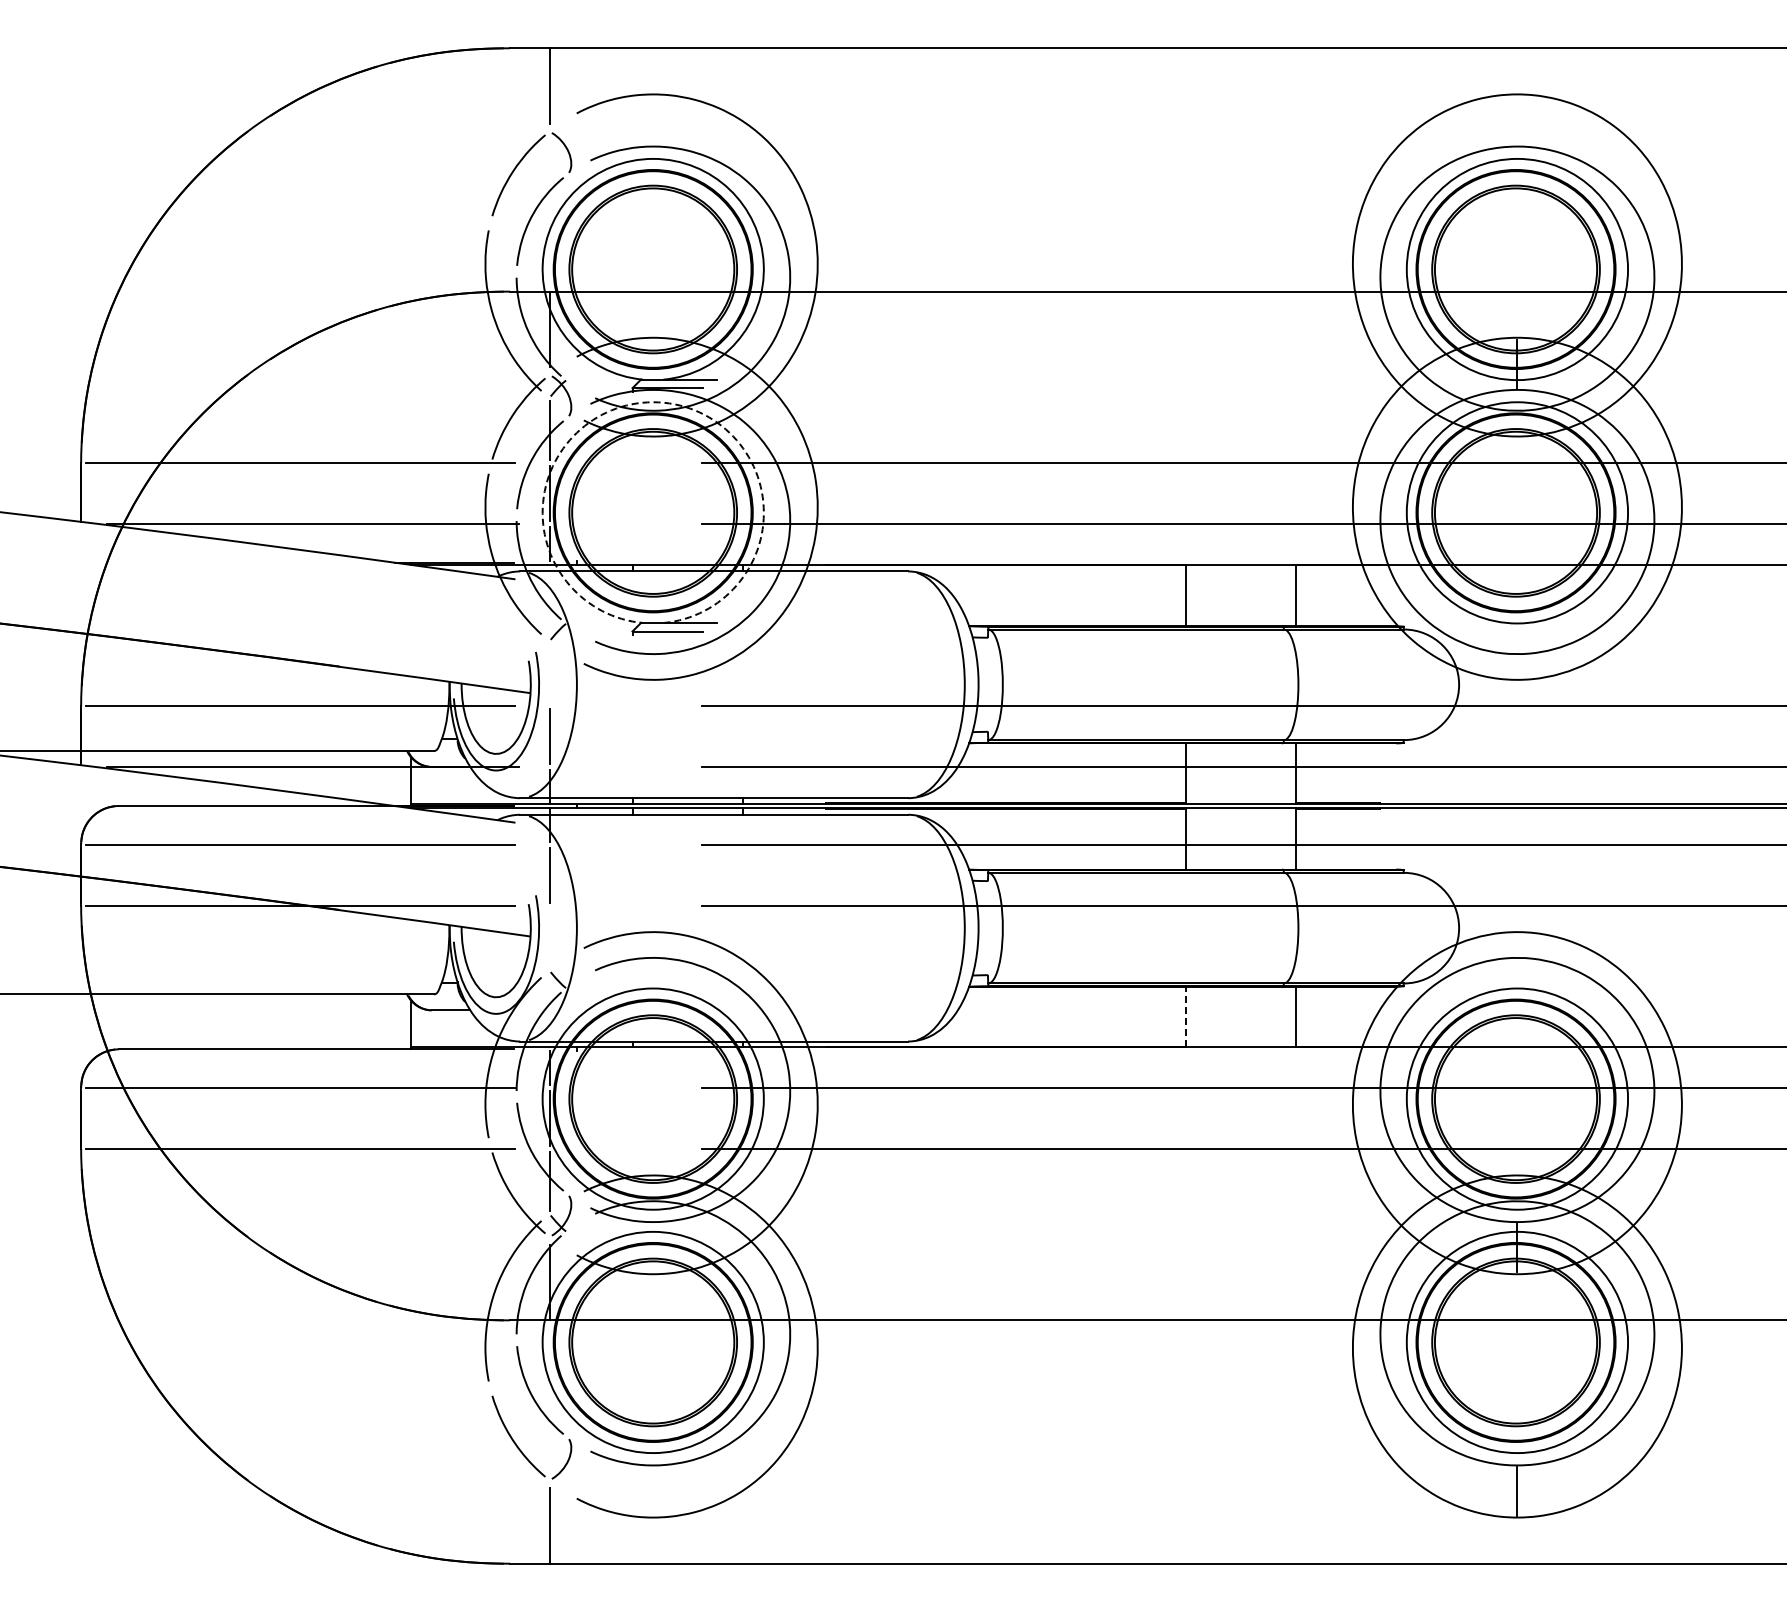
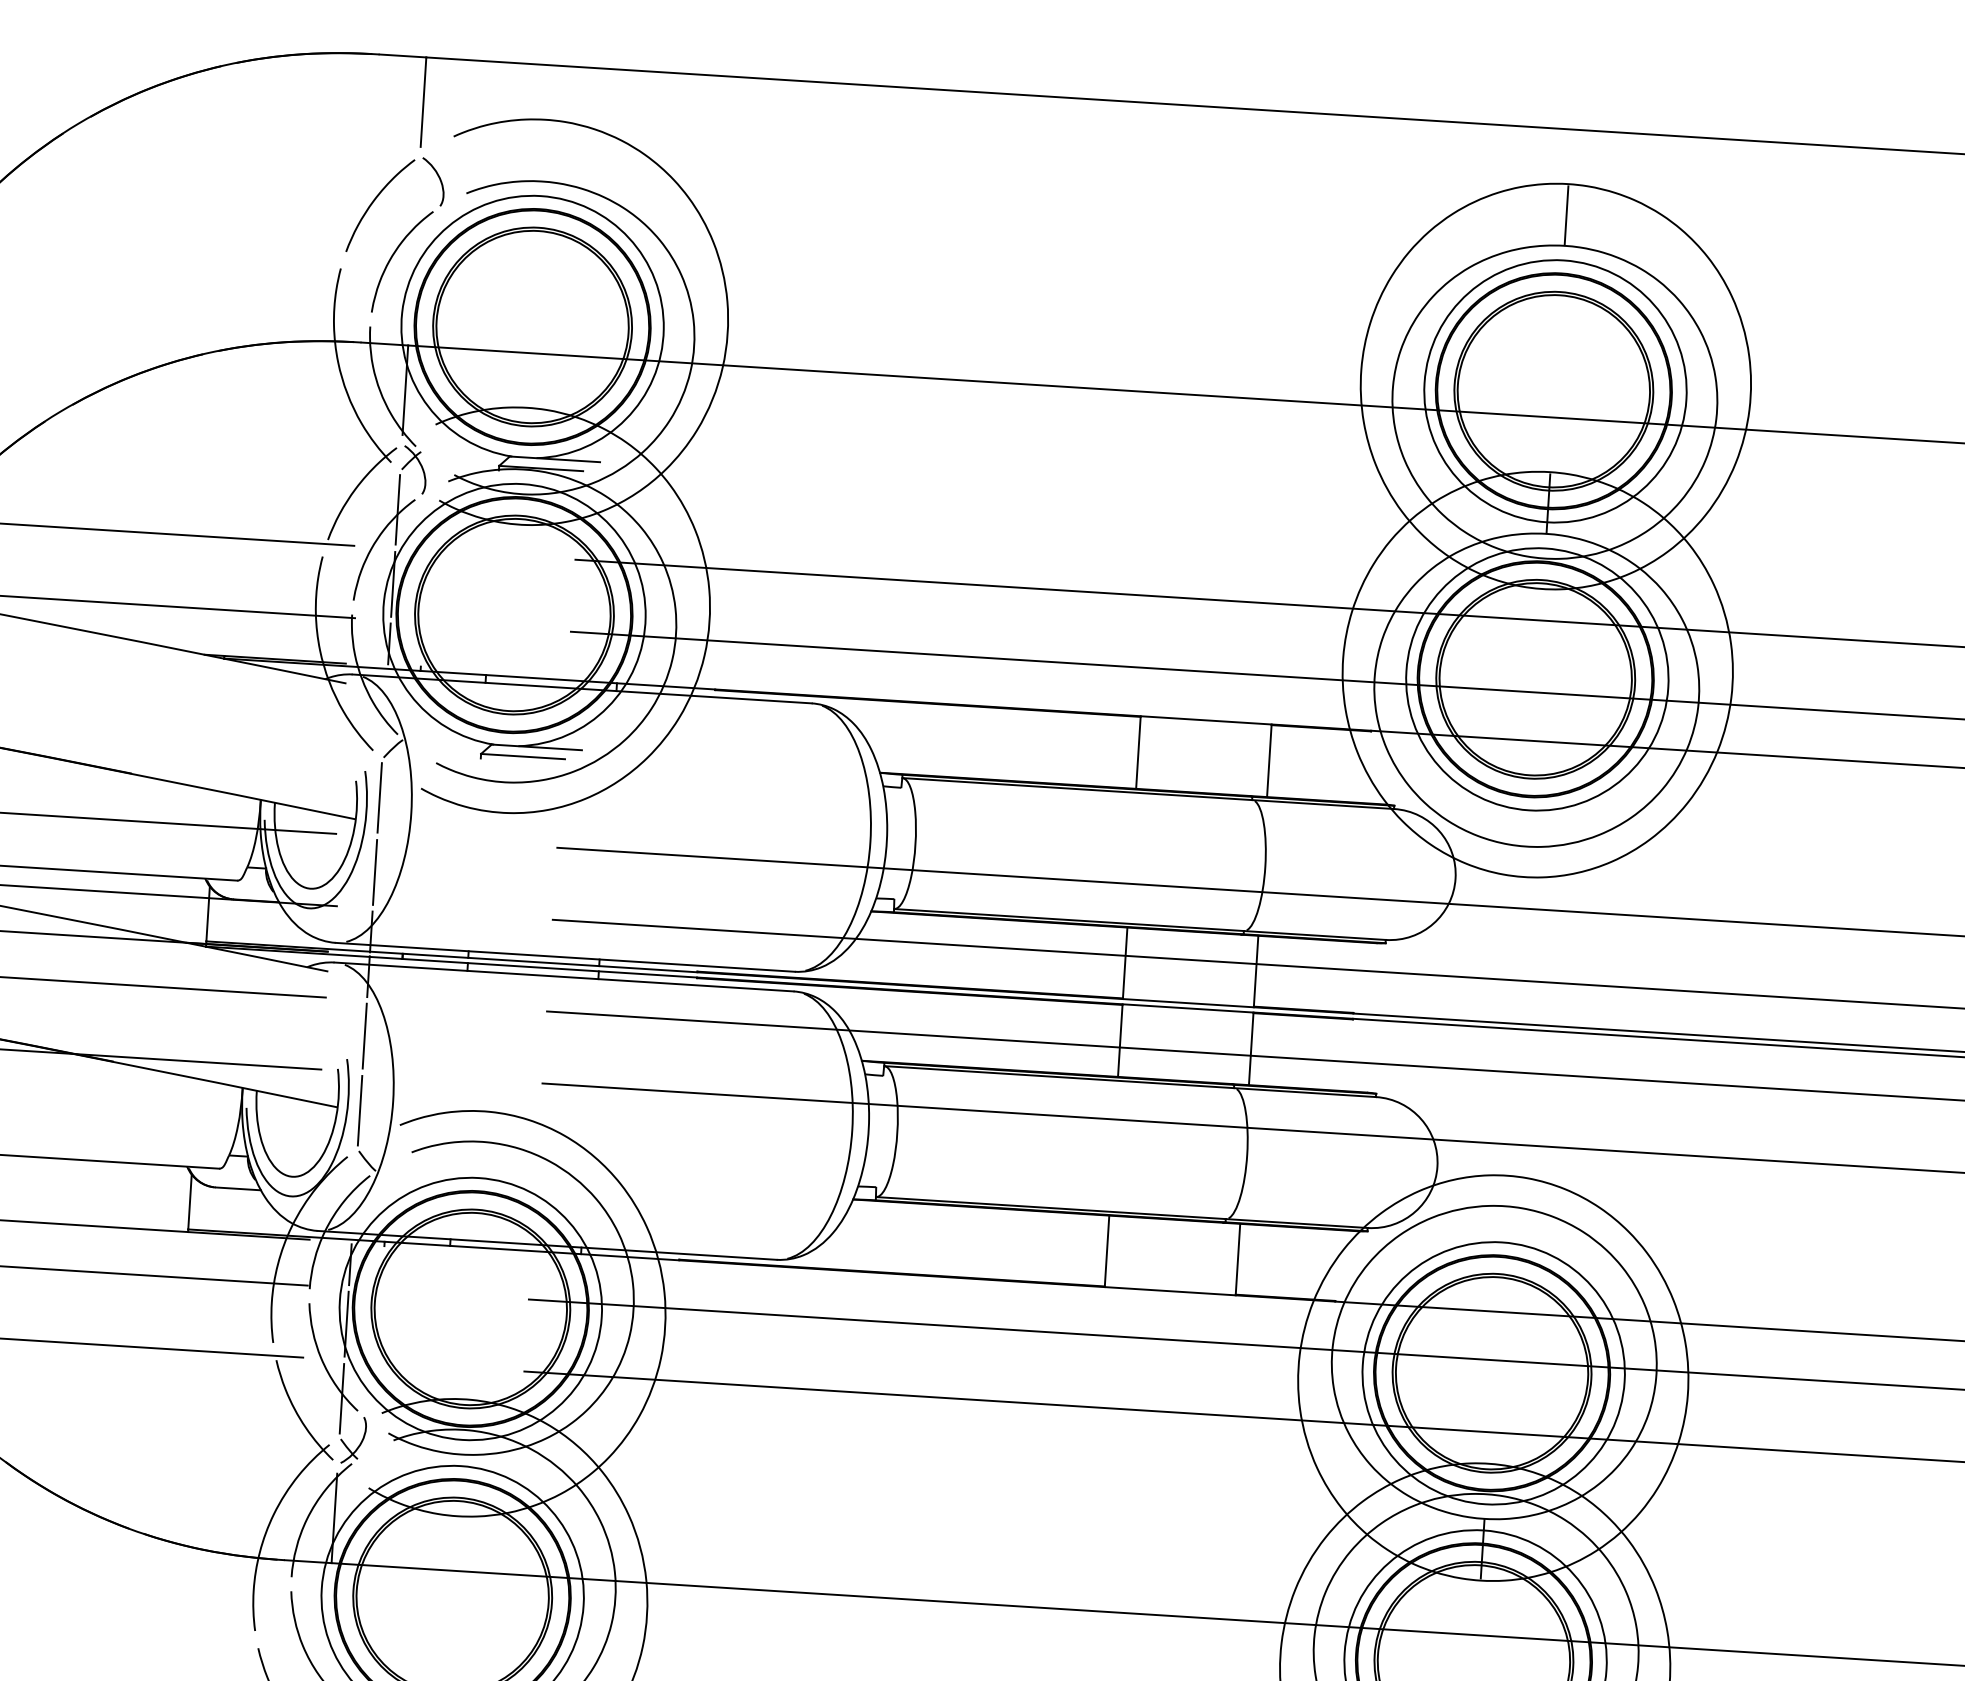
line: (1517, 121) -> (1566, 216), added
arc: (653, 402) -> (523, 484), dashed -> solid
line: (549, 673) -> (379, 797), added
line: (549, 937) -> (360, 1109), added
line: (1185, 1016) -> (1106, 1250), dashed -> solid

